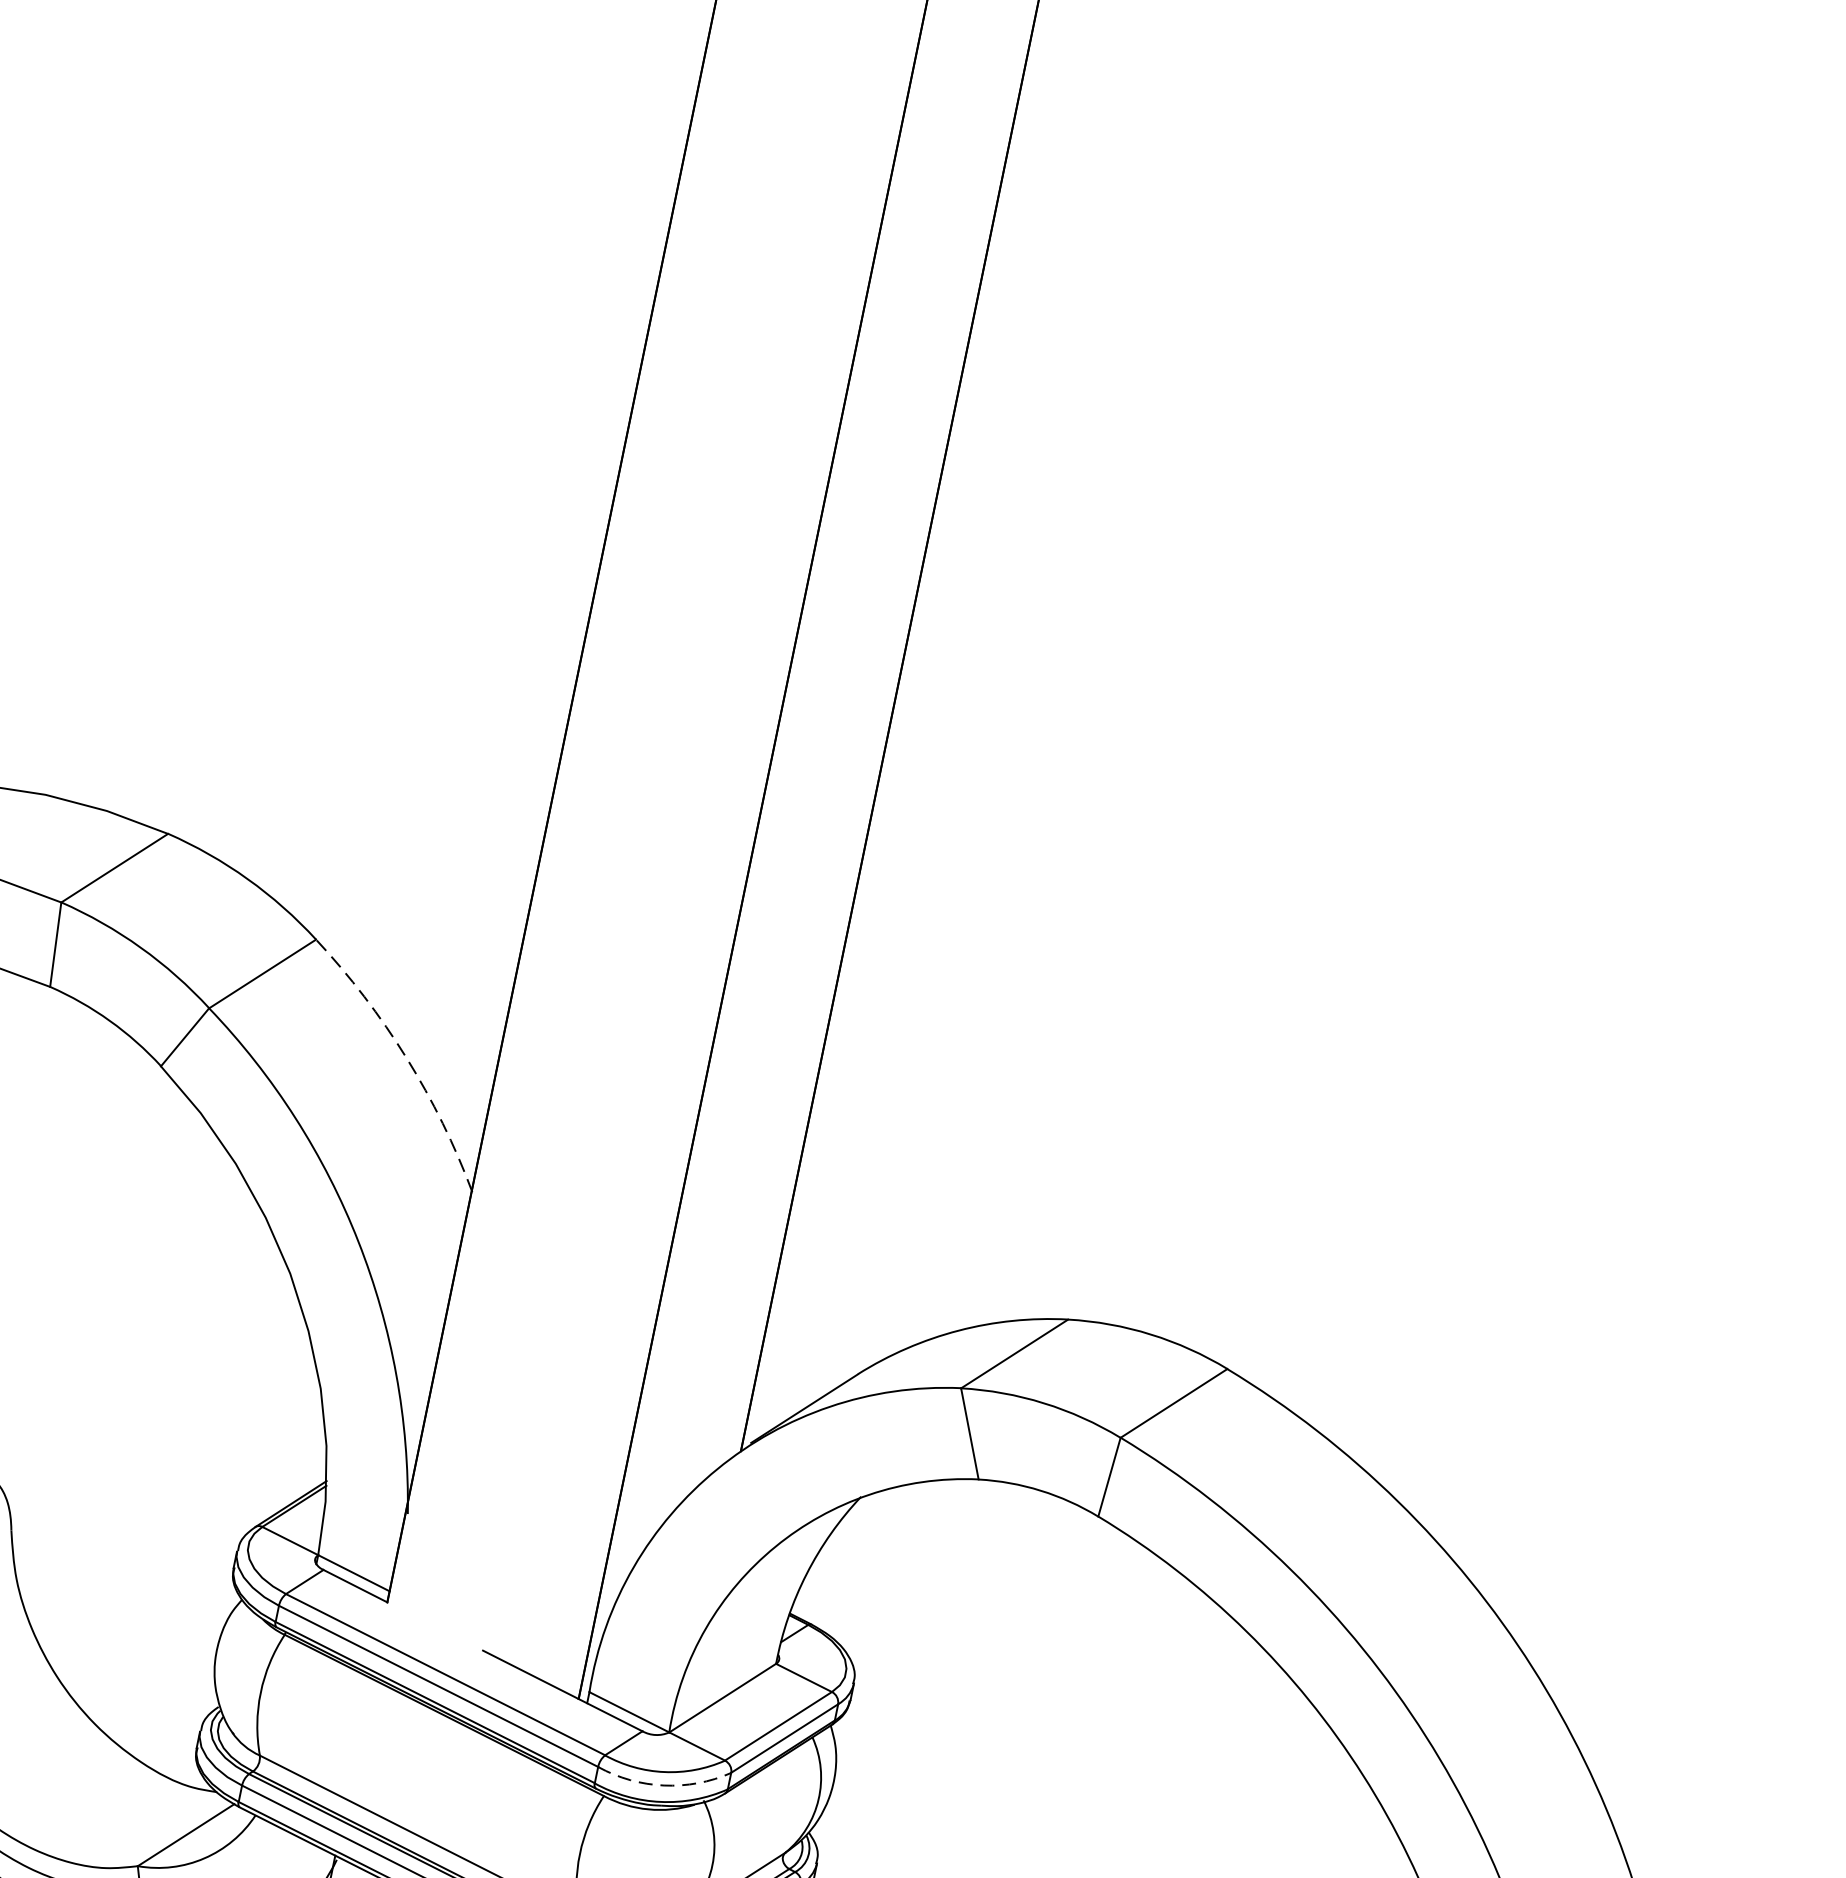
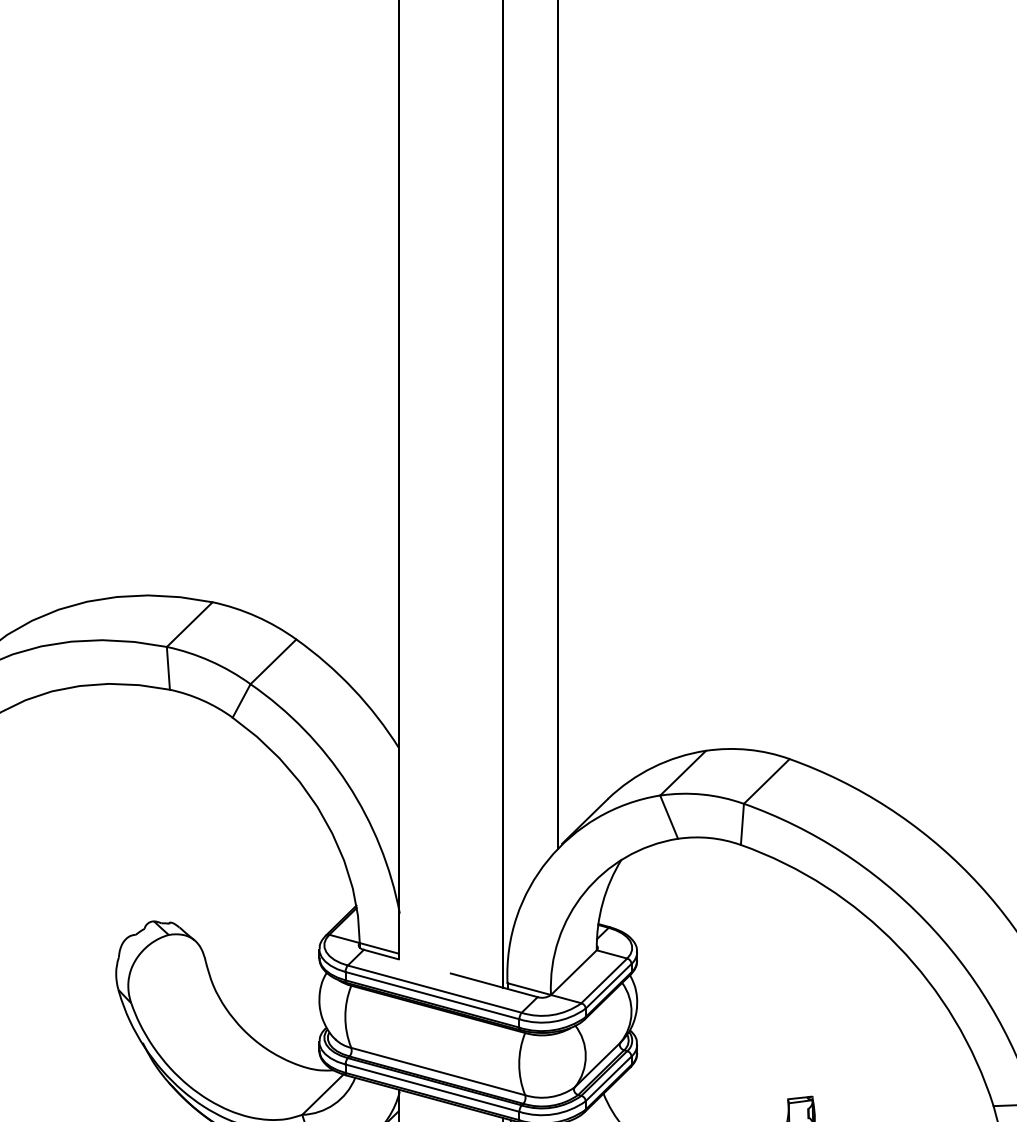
arc: (407, 1057) -> (353, 688), dashed -> solid
arc: (663, 1784) -> (553, 1021), dashed -> solid

